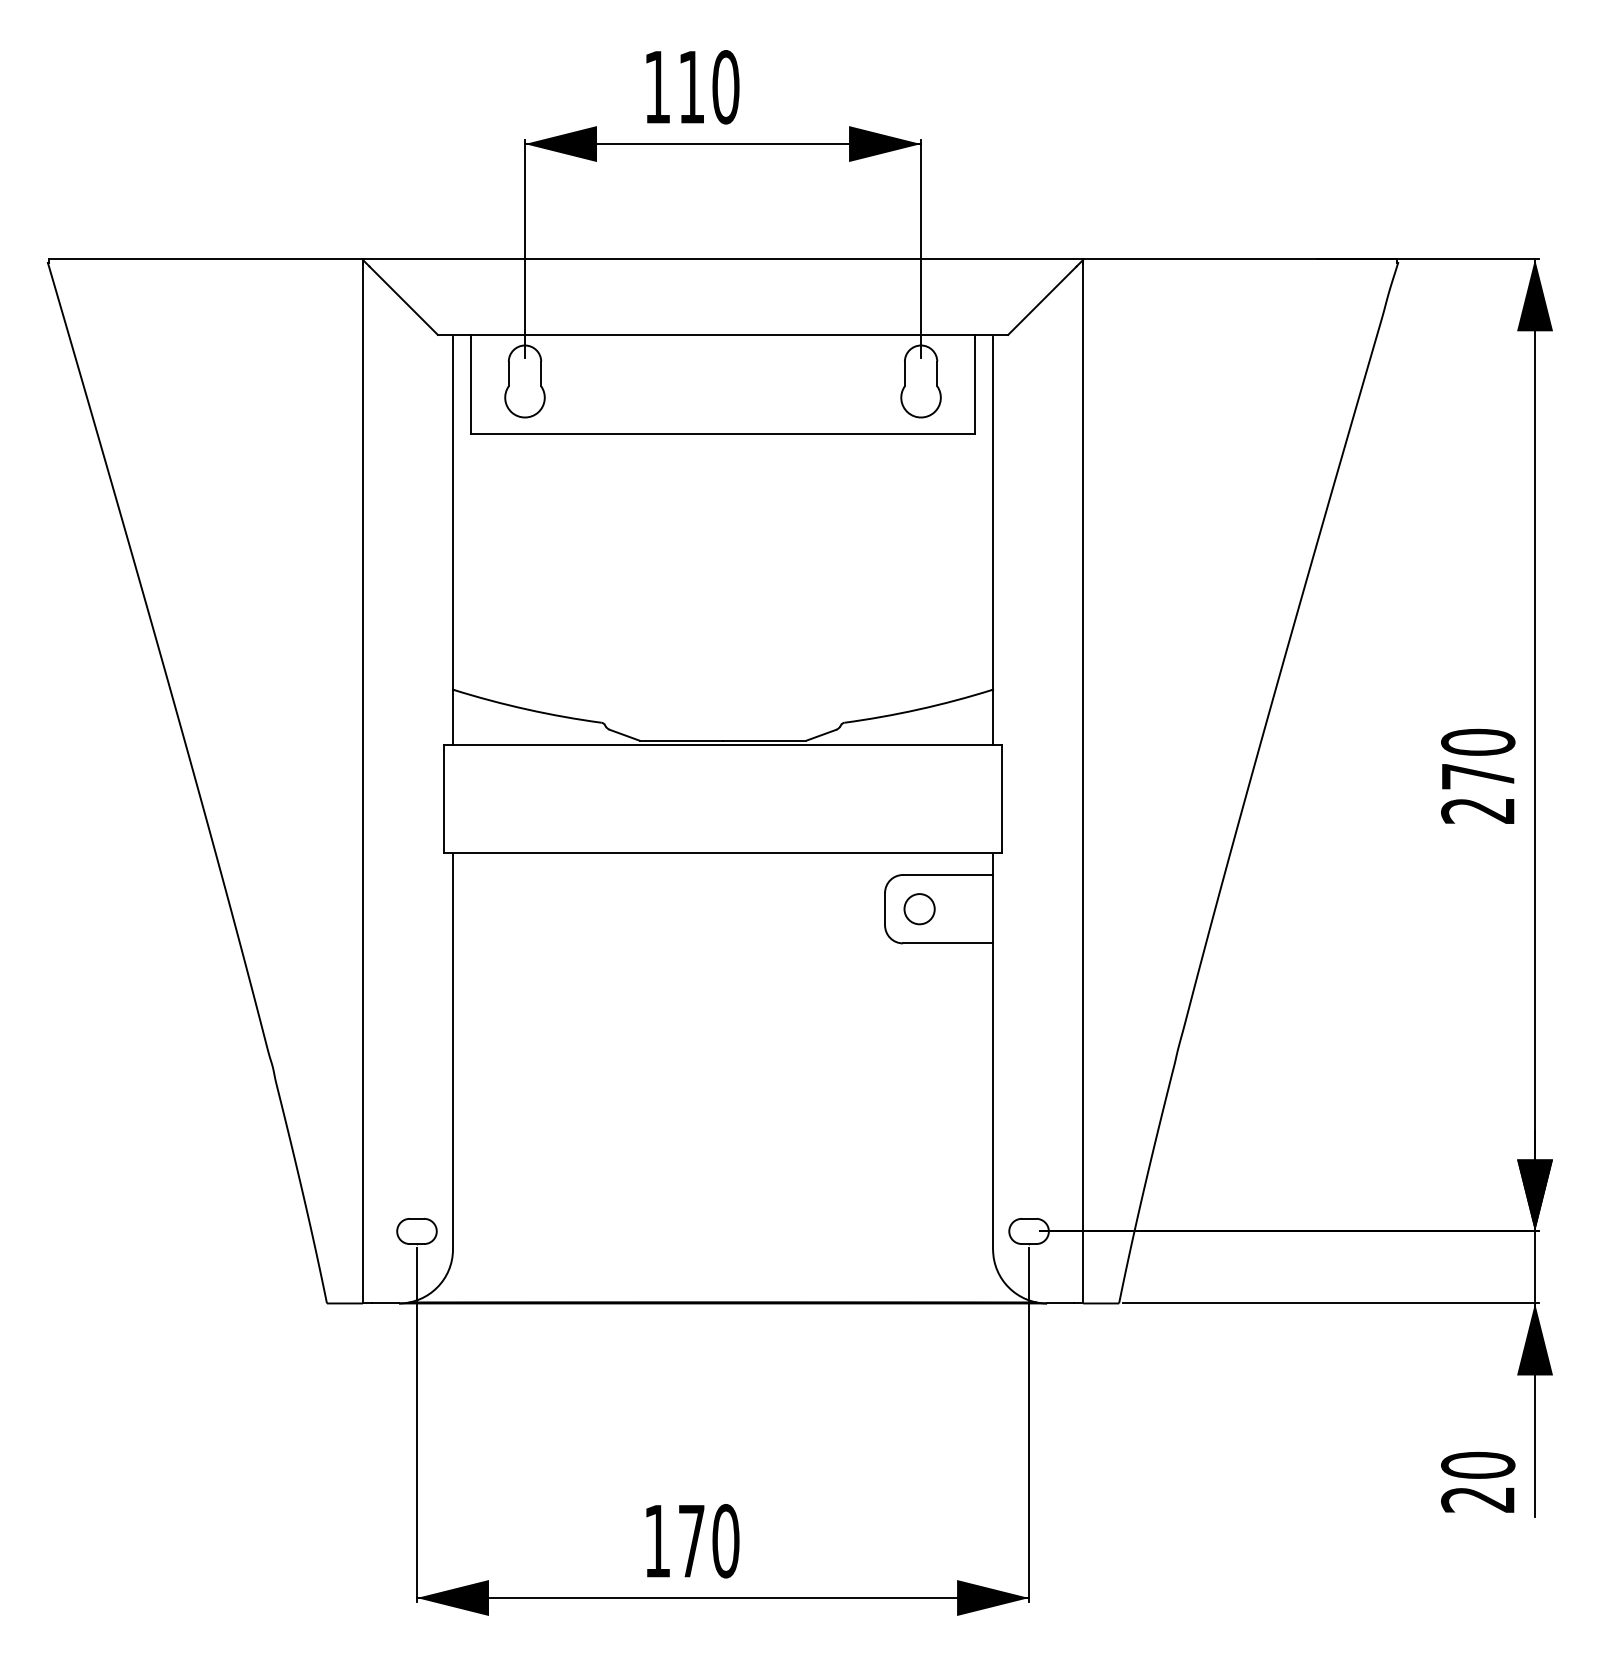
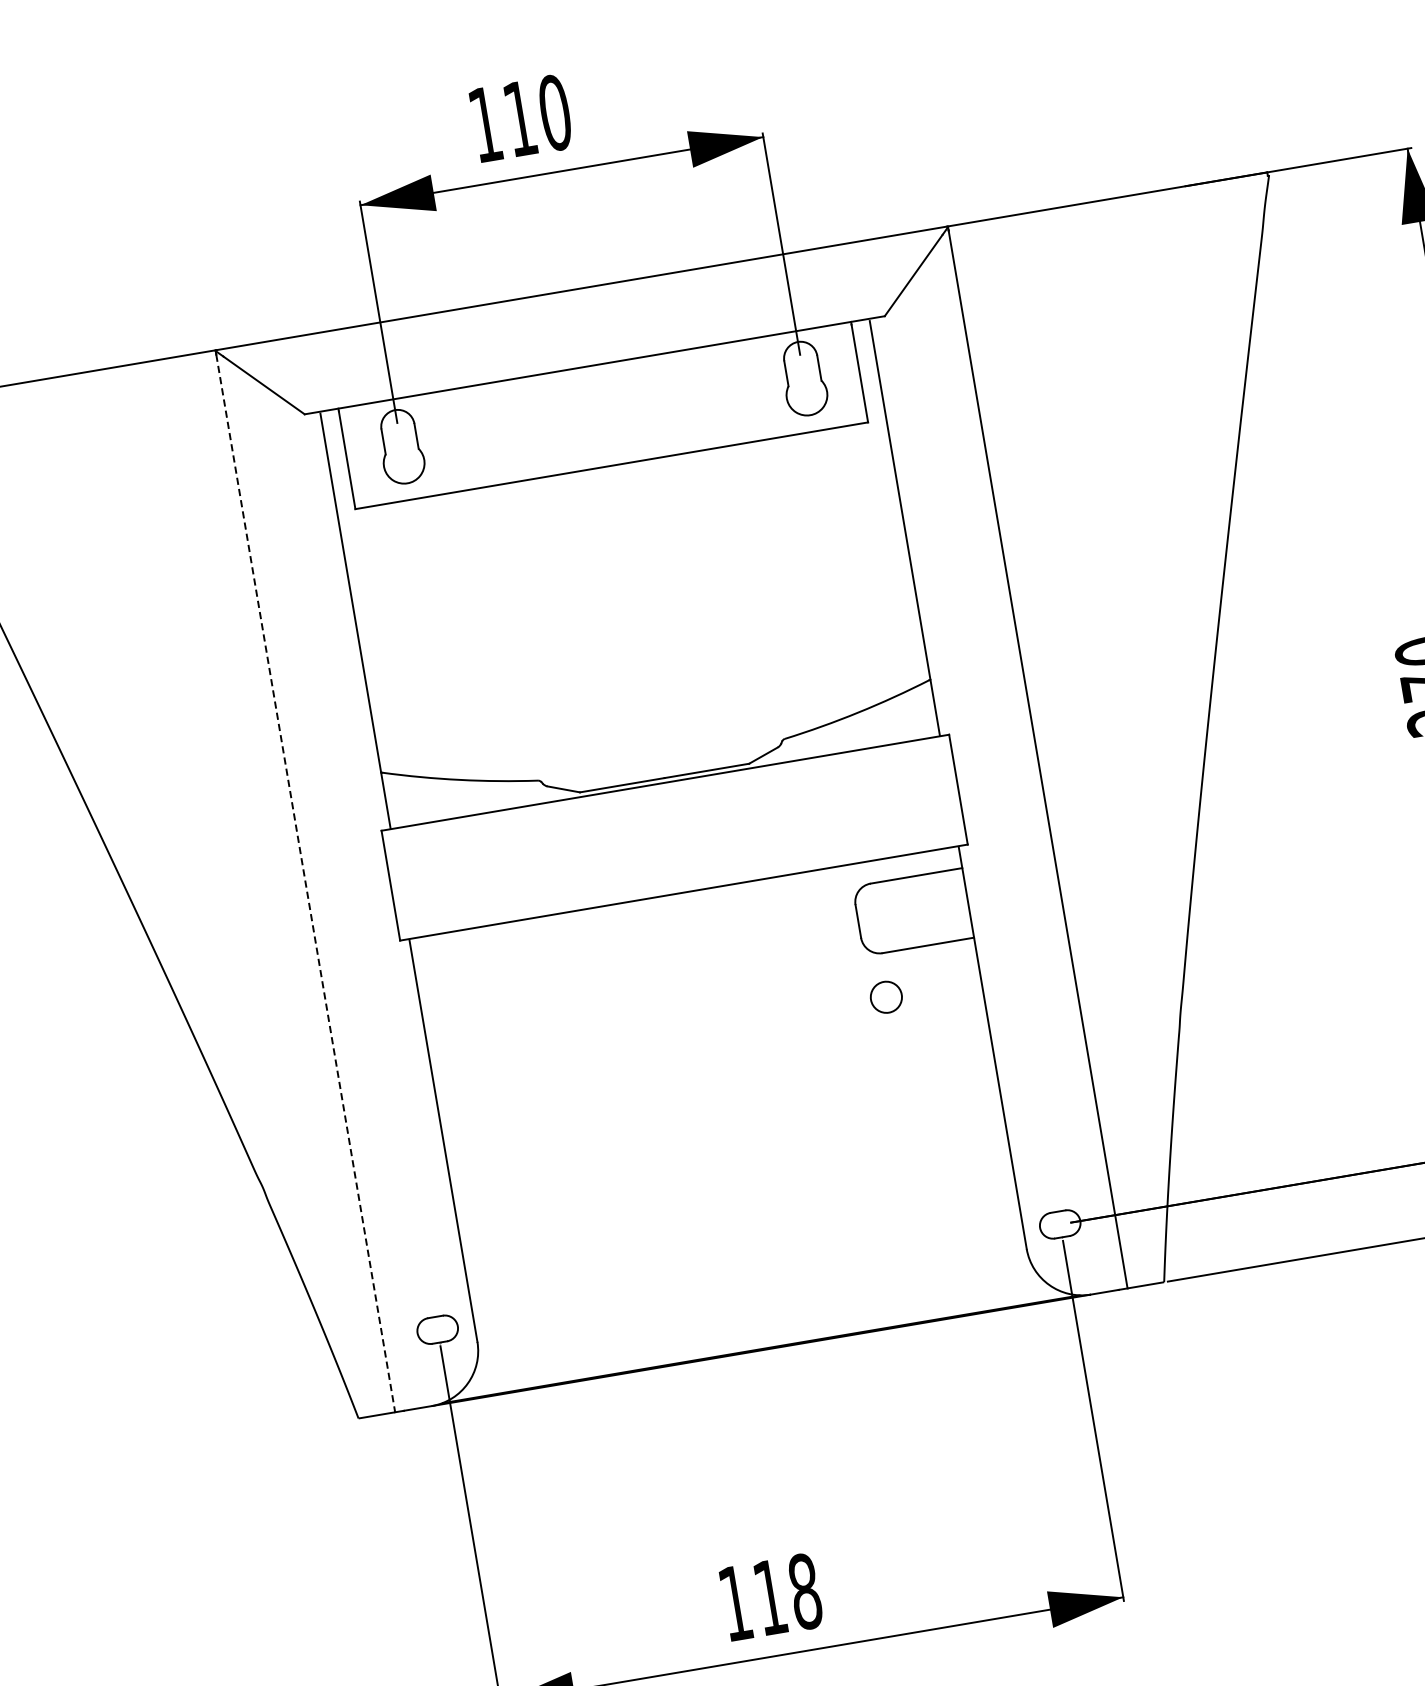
line: (362, 783) -> (305, 883), solid -> dashed
circle: (919, 909) -> (886, 997), moved
text: (709, 1541) -> (788, 1594), 170 -> 118

